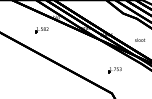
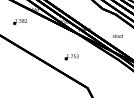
part: (114, 70) -> (71, 57), moved

